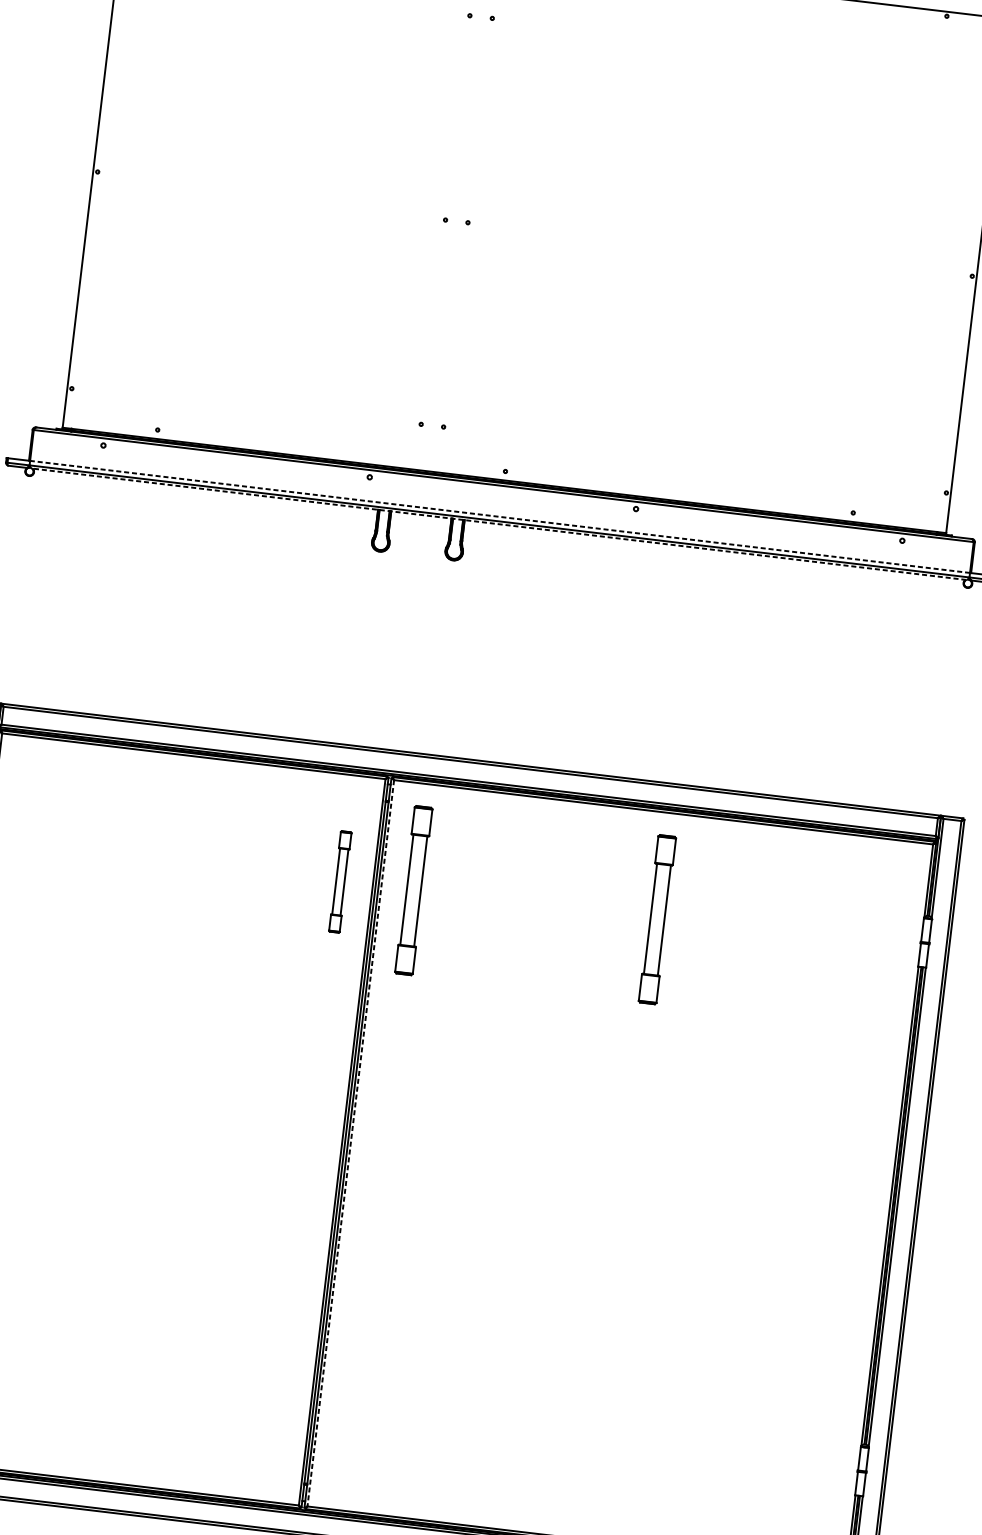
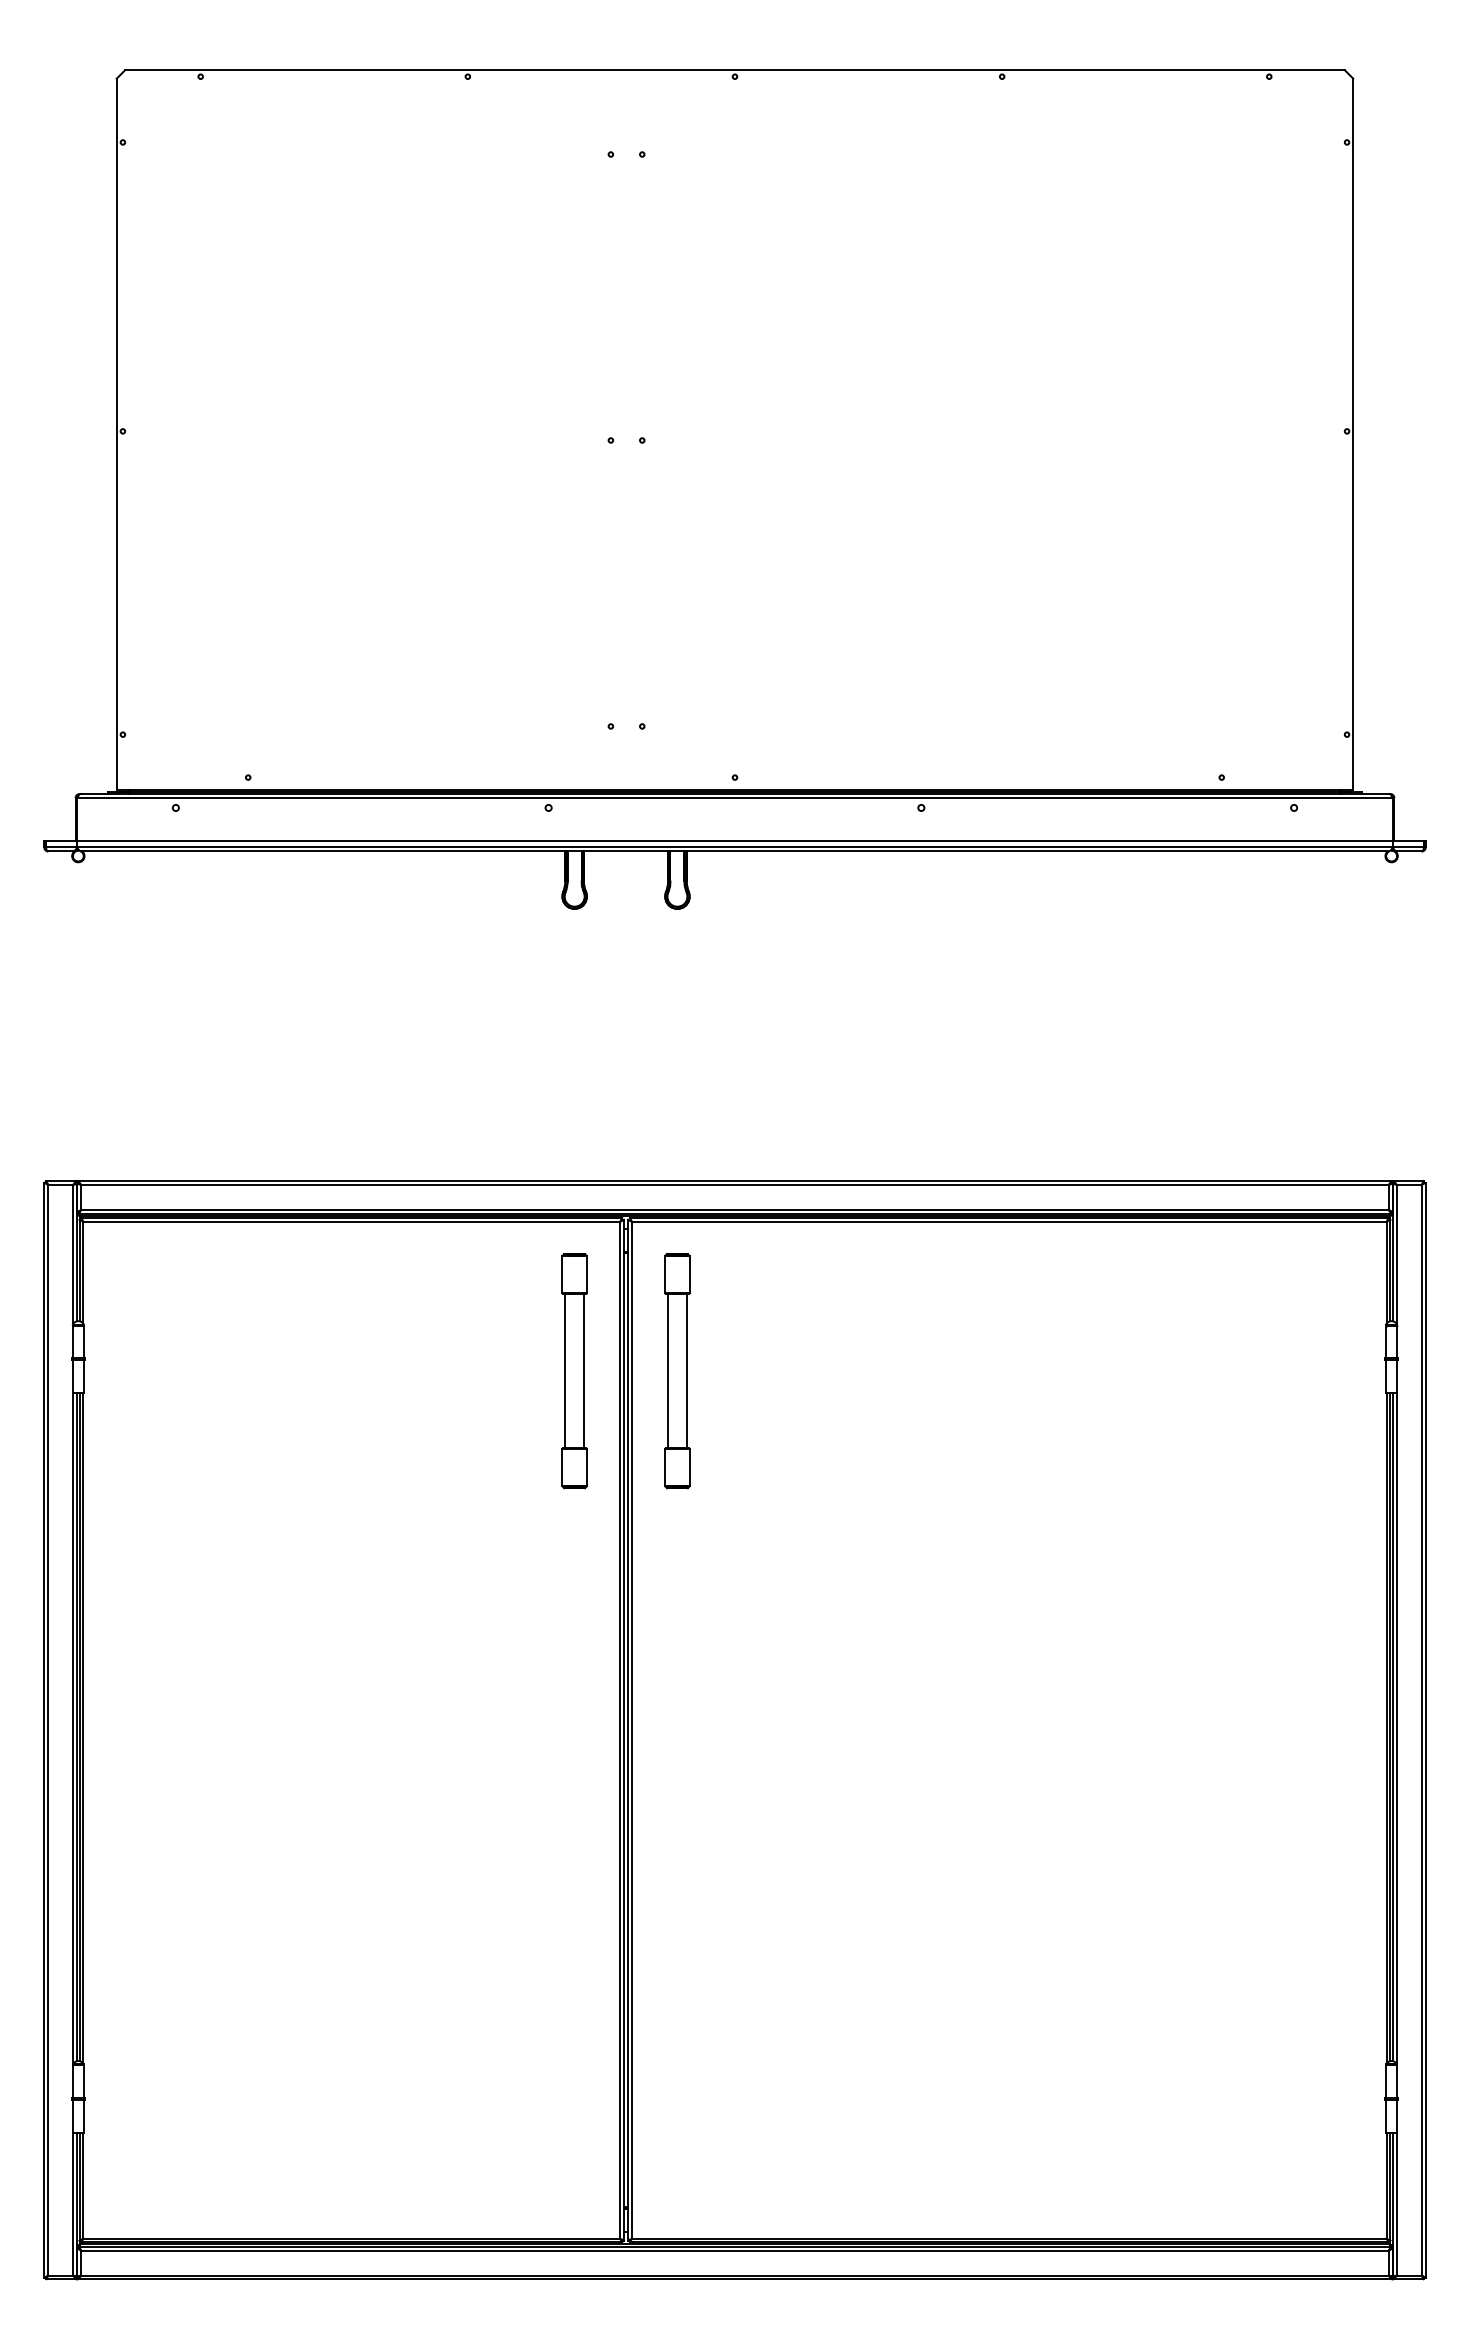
line: (499, 517) -> (734, 841), dashed -> solid
line: (498, 524) -> (734, 851), dashed -> solid
part: (340, 882) -> (574, 1371), size x1.67
part: (657, 919) -> (1018, 1371), removed
line: (351, 1143) -> (632, 1730), dashed -> solid

